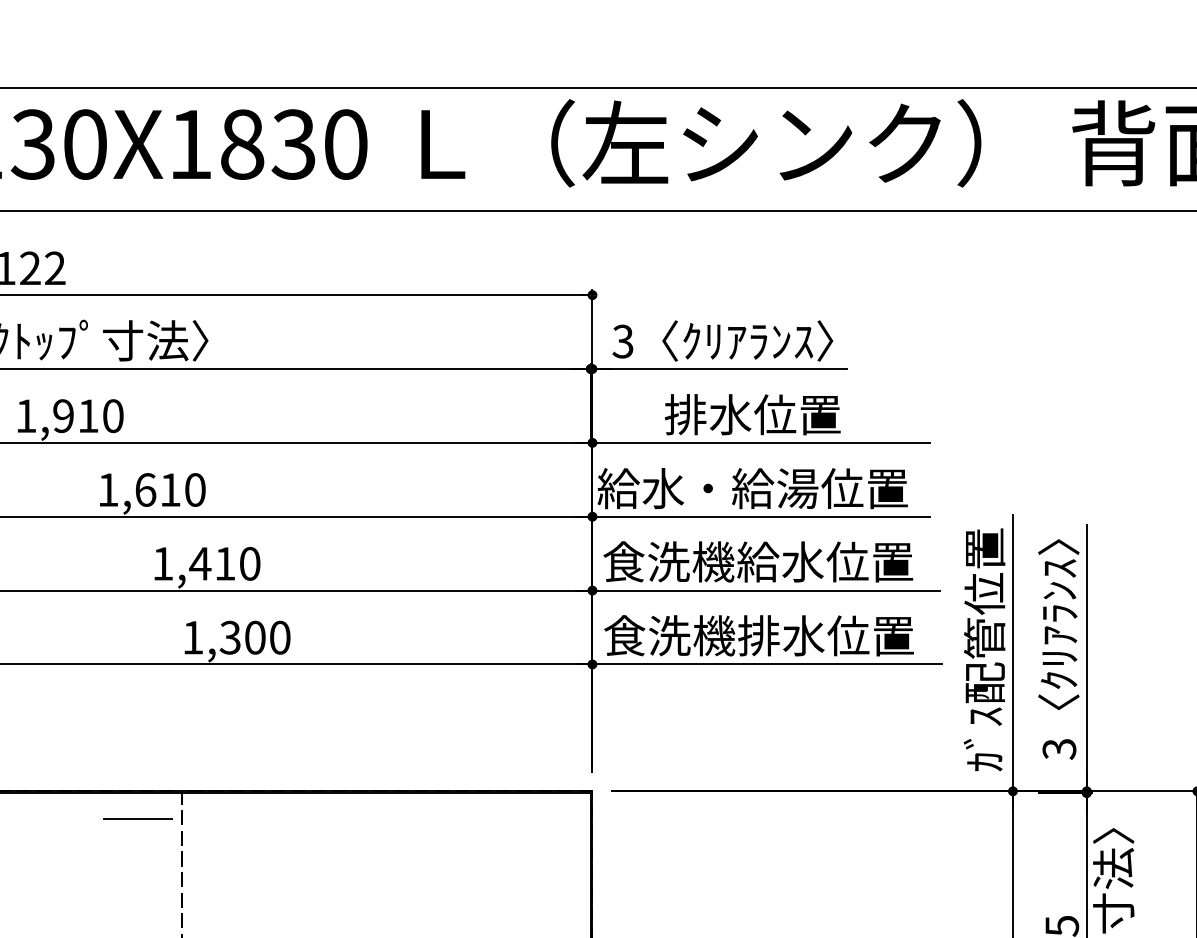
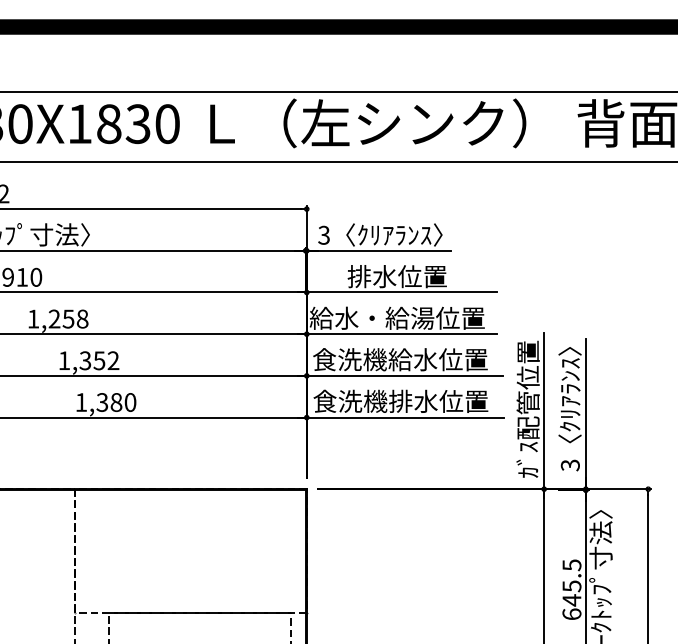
text: (170, 488) -> (68, 318), 1,610 -> 1,258
text: (225, 563) -> (99, 360), 1,410 -> 1,352
text: (255, 637) -> (116, 402), 1,300 -> 1,380
line: (138, 818) -> (50, 504), removed

